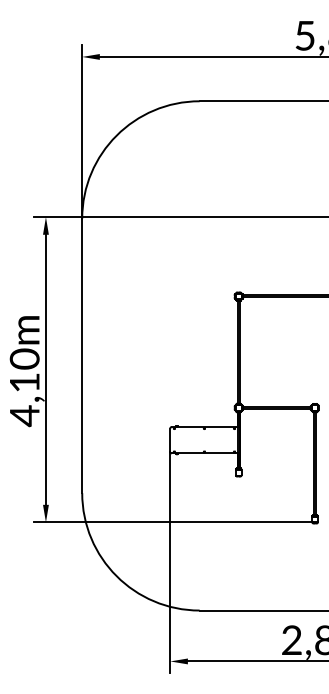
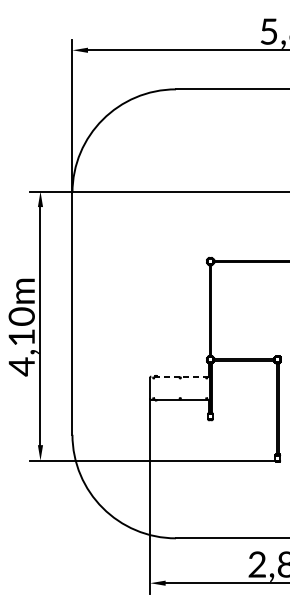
line: (204, 427) -> (180, 376), solid -> dashed

